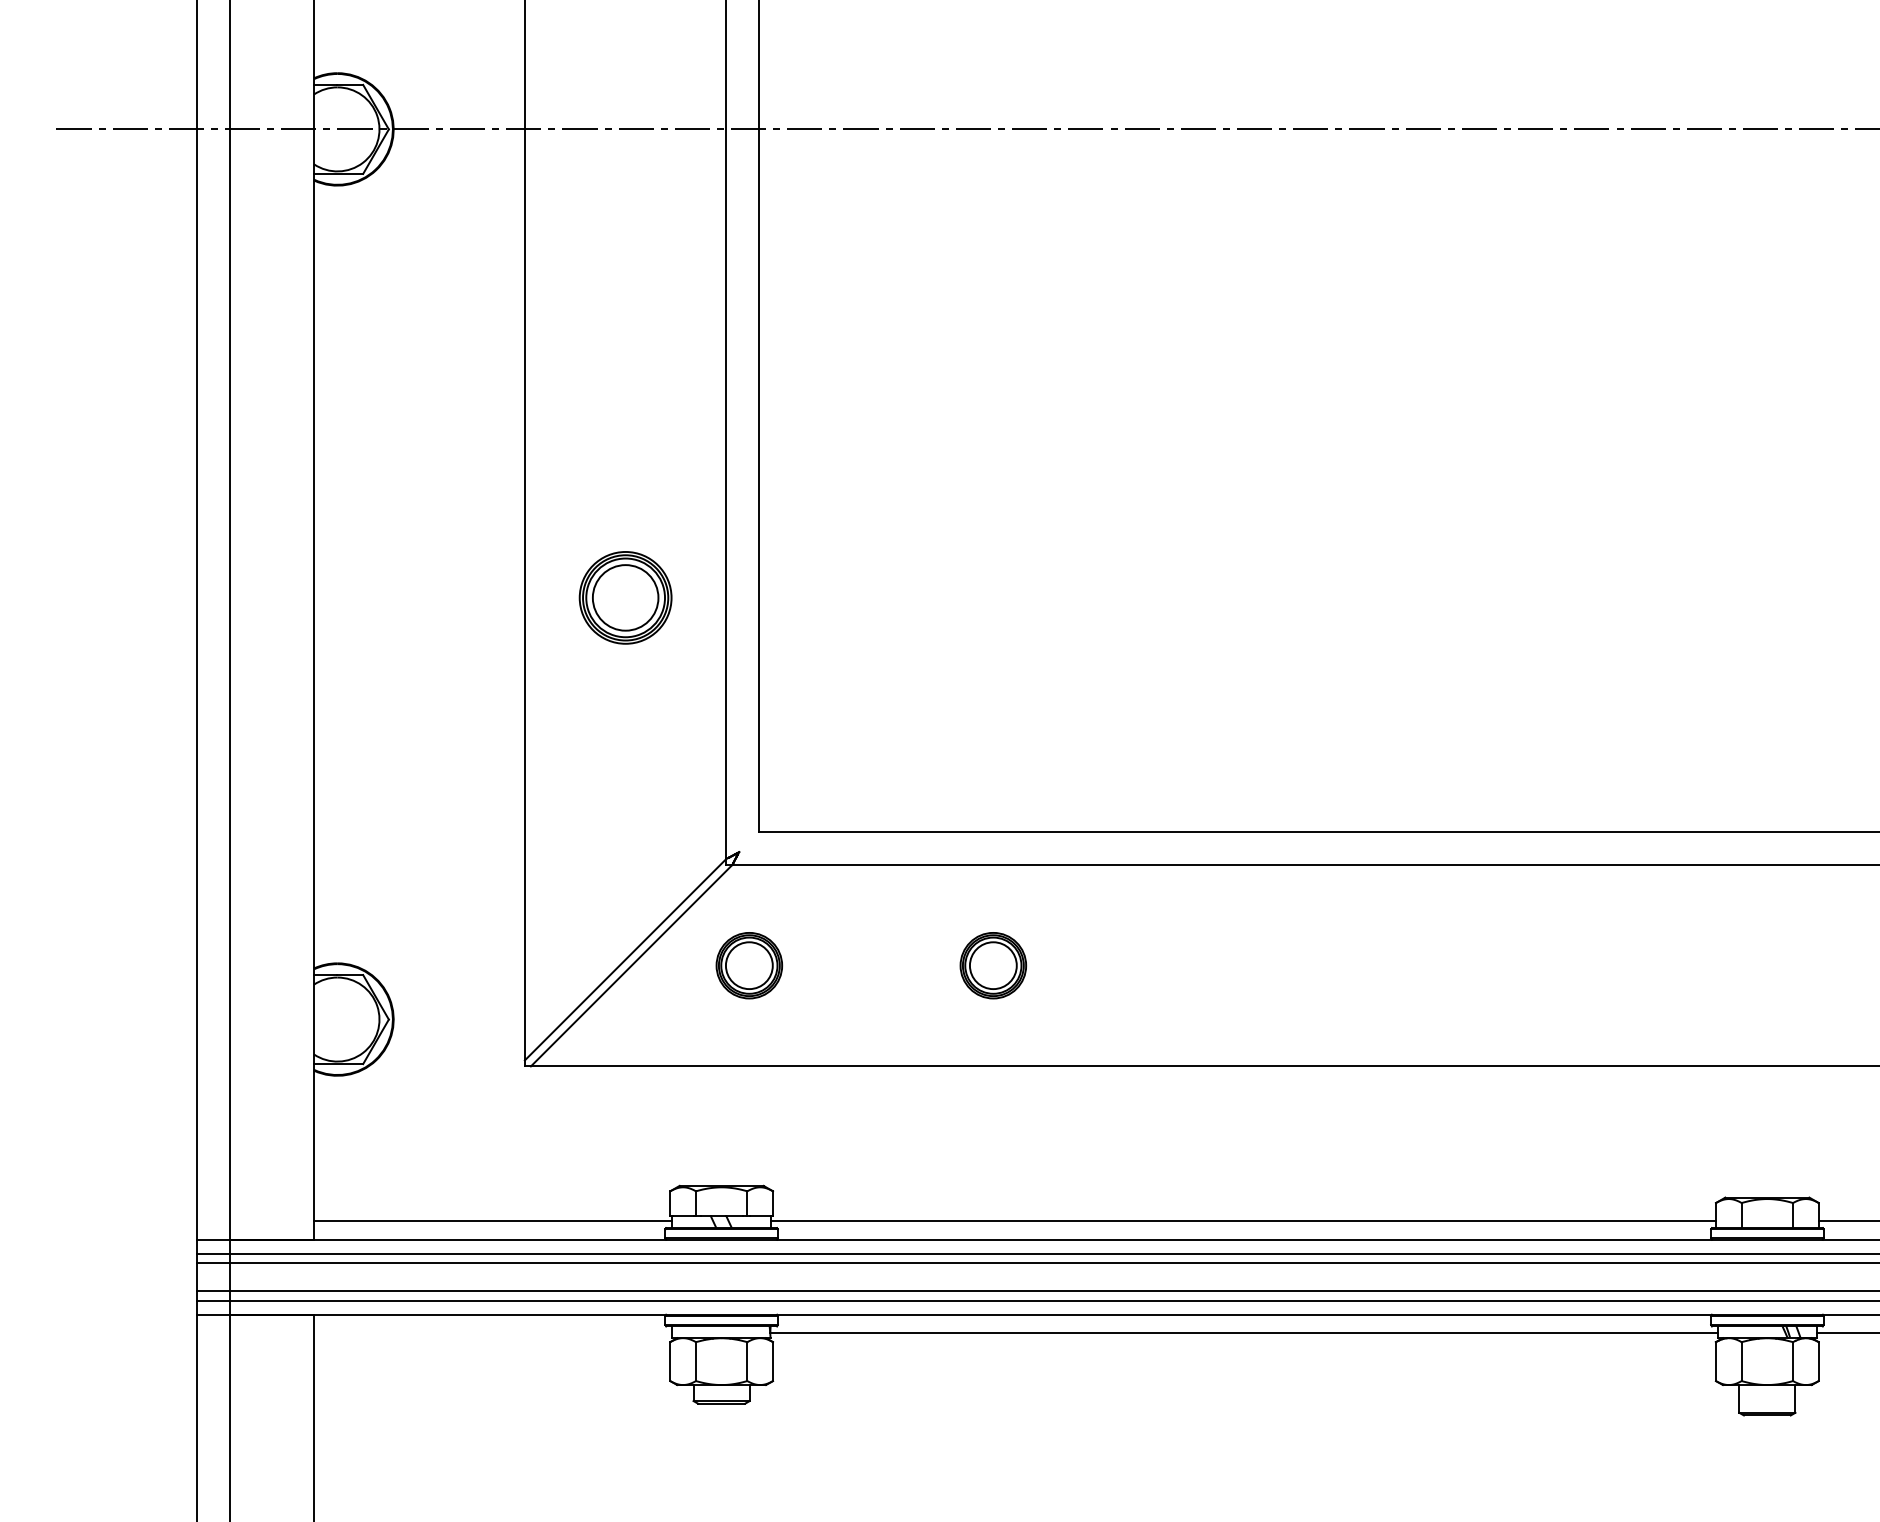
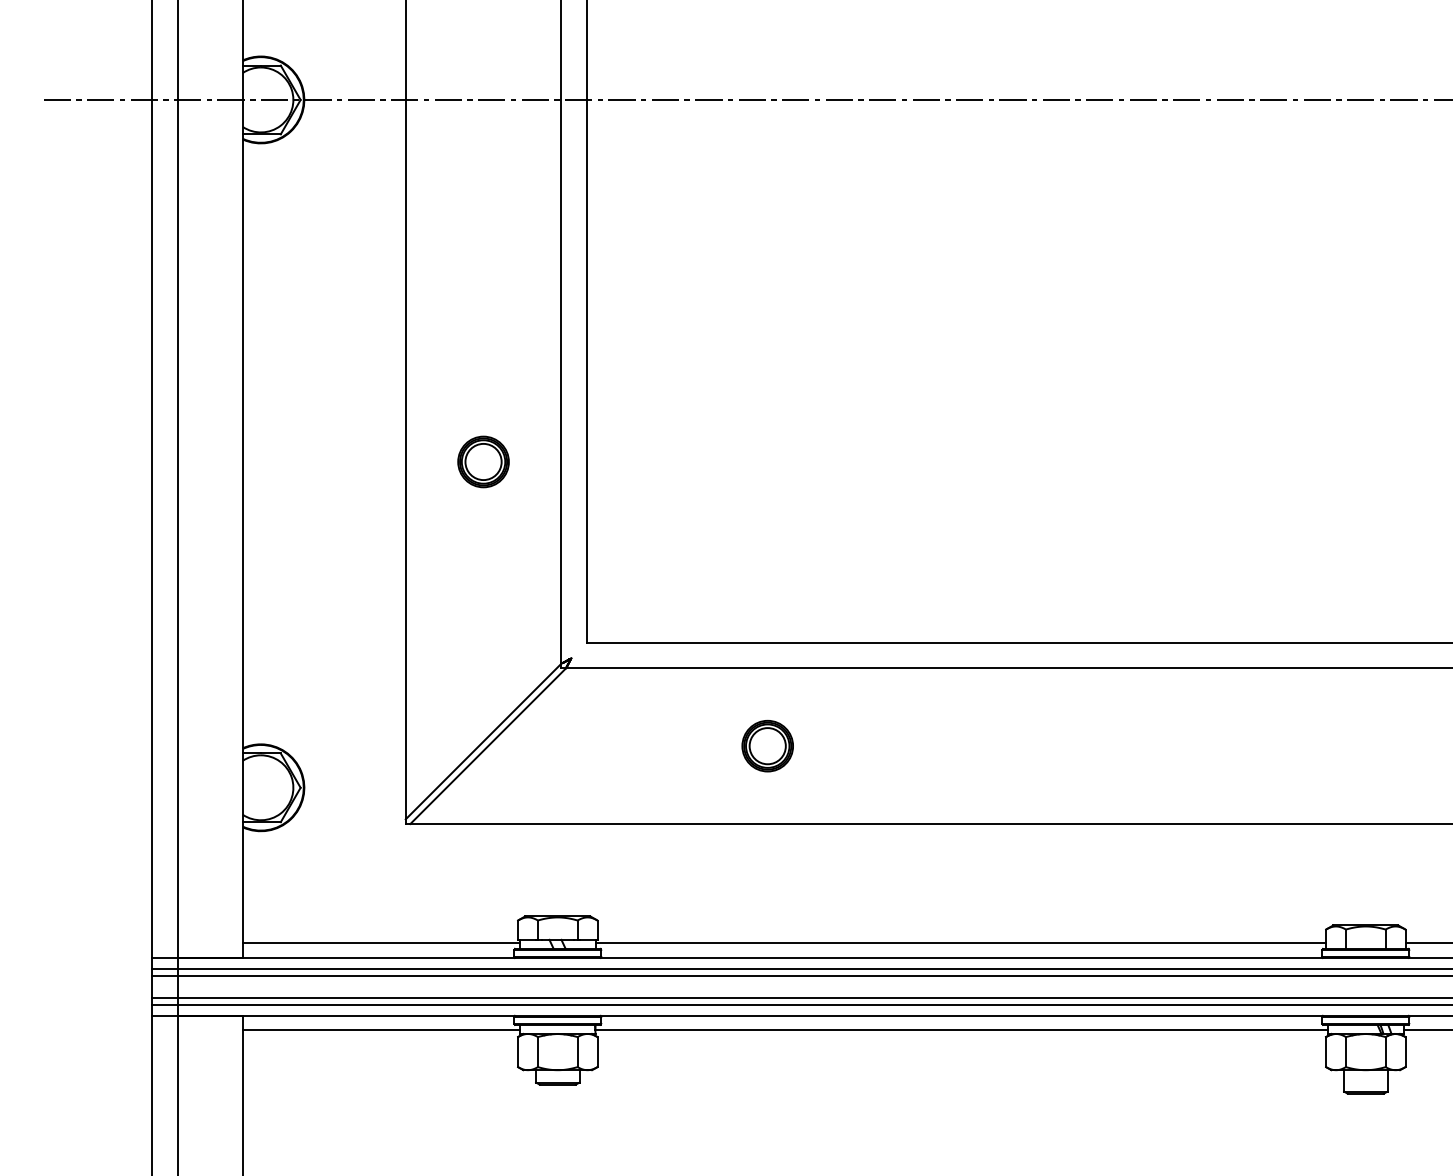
part: (625, 597) -> (483, 461), size x0.71
part: (749, 965) -> (579, 746), removed
line: (493, 1333) -> (381, 1030), added

